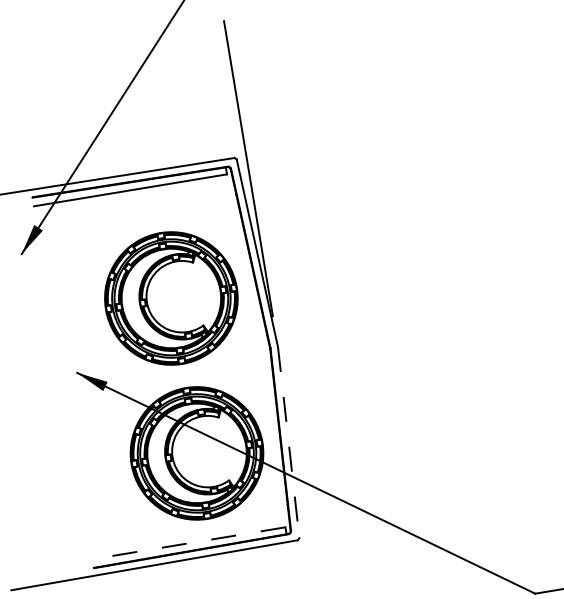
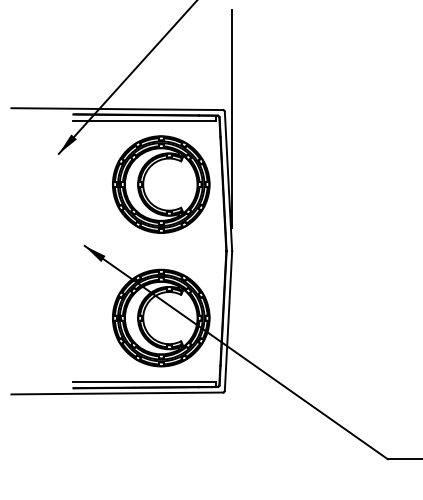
part: (171, 298) -> (161, 184), moved
line: (288, 442) -> (228, 321), dashed -> solid
line: (188, 542) -> (144, 381), dashed -> solid

